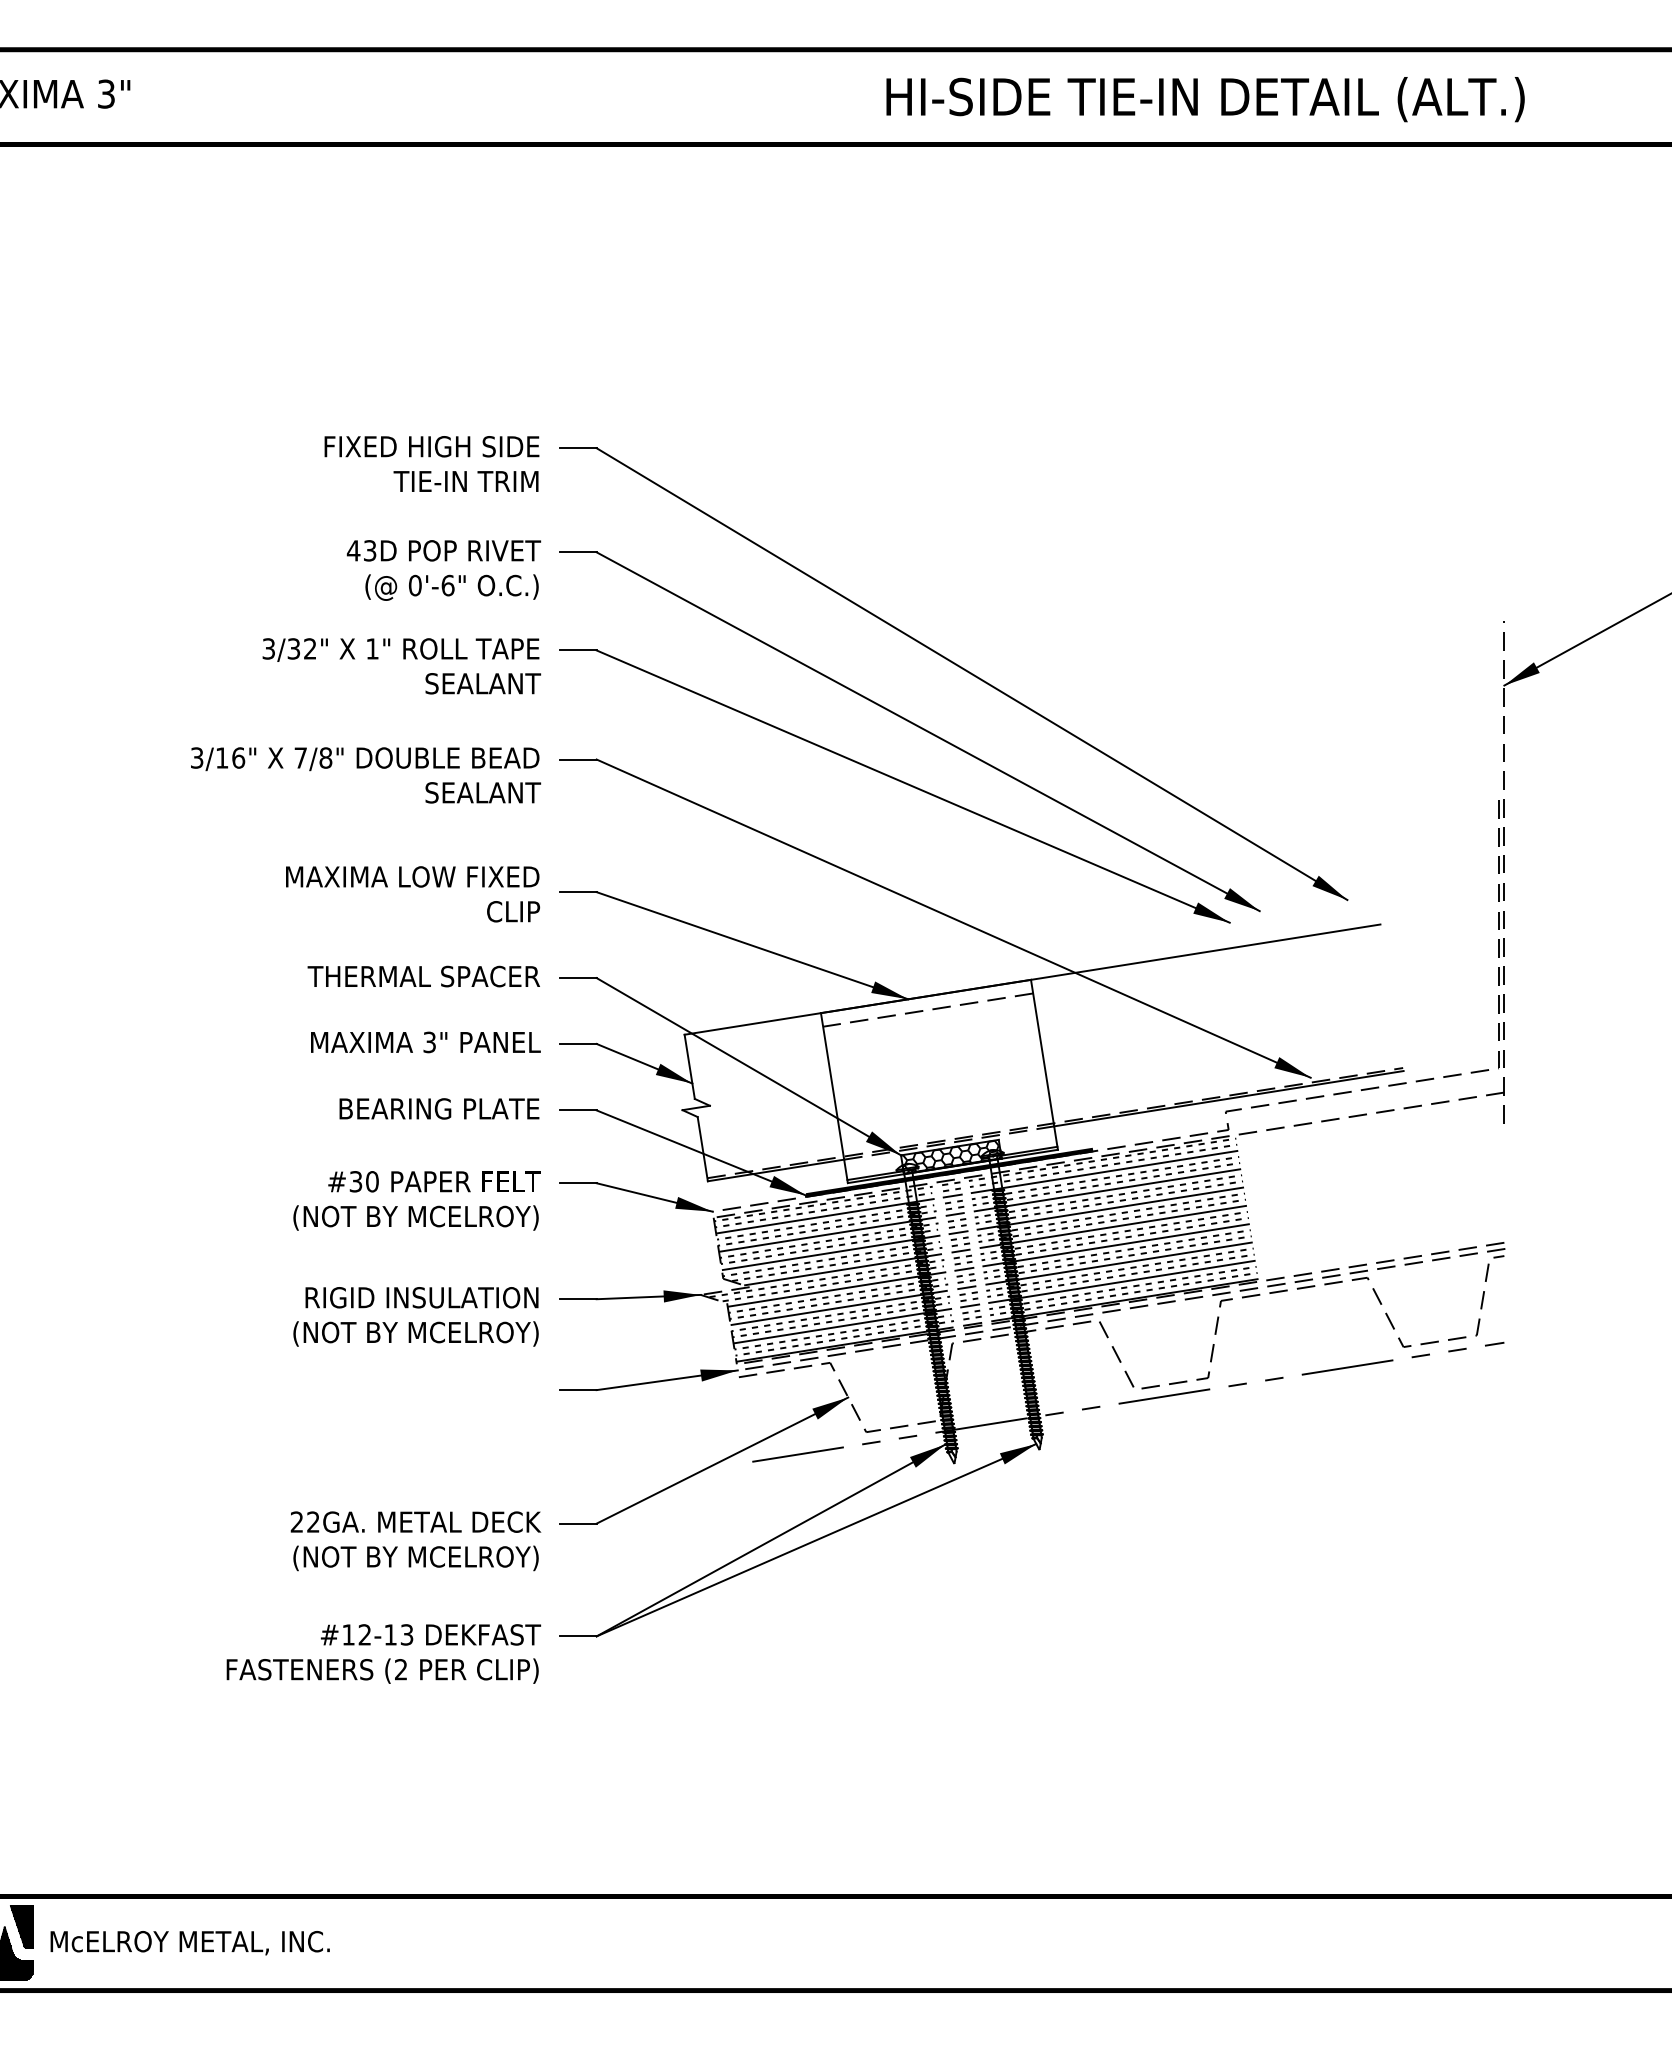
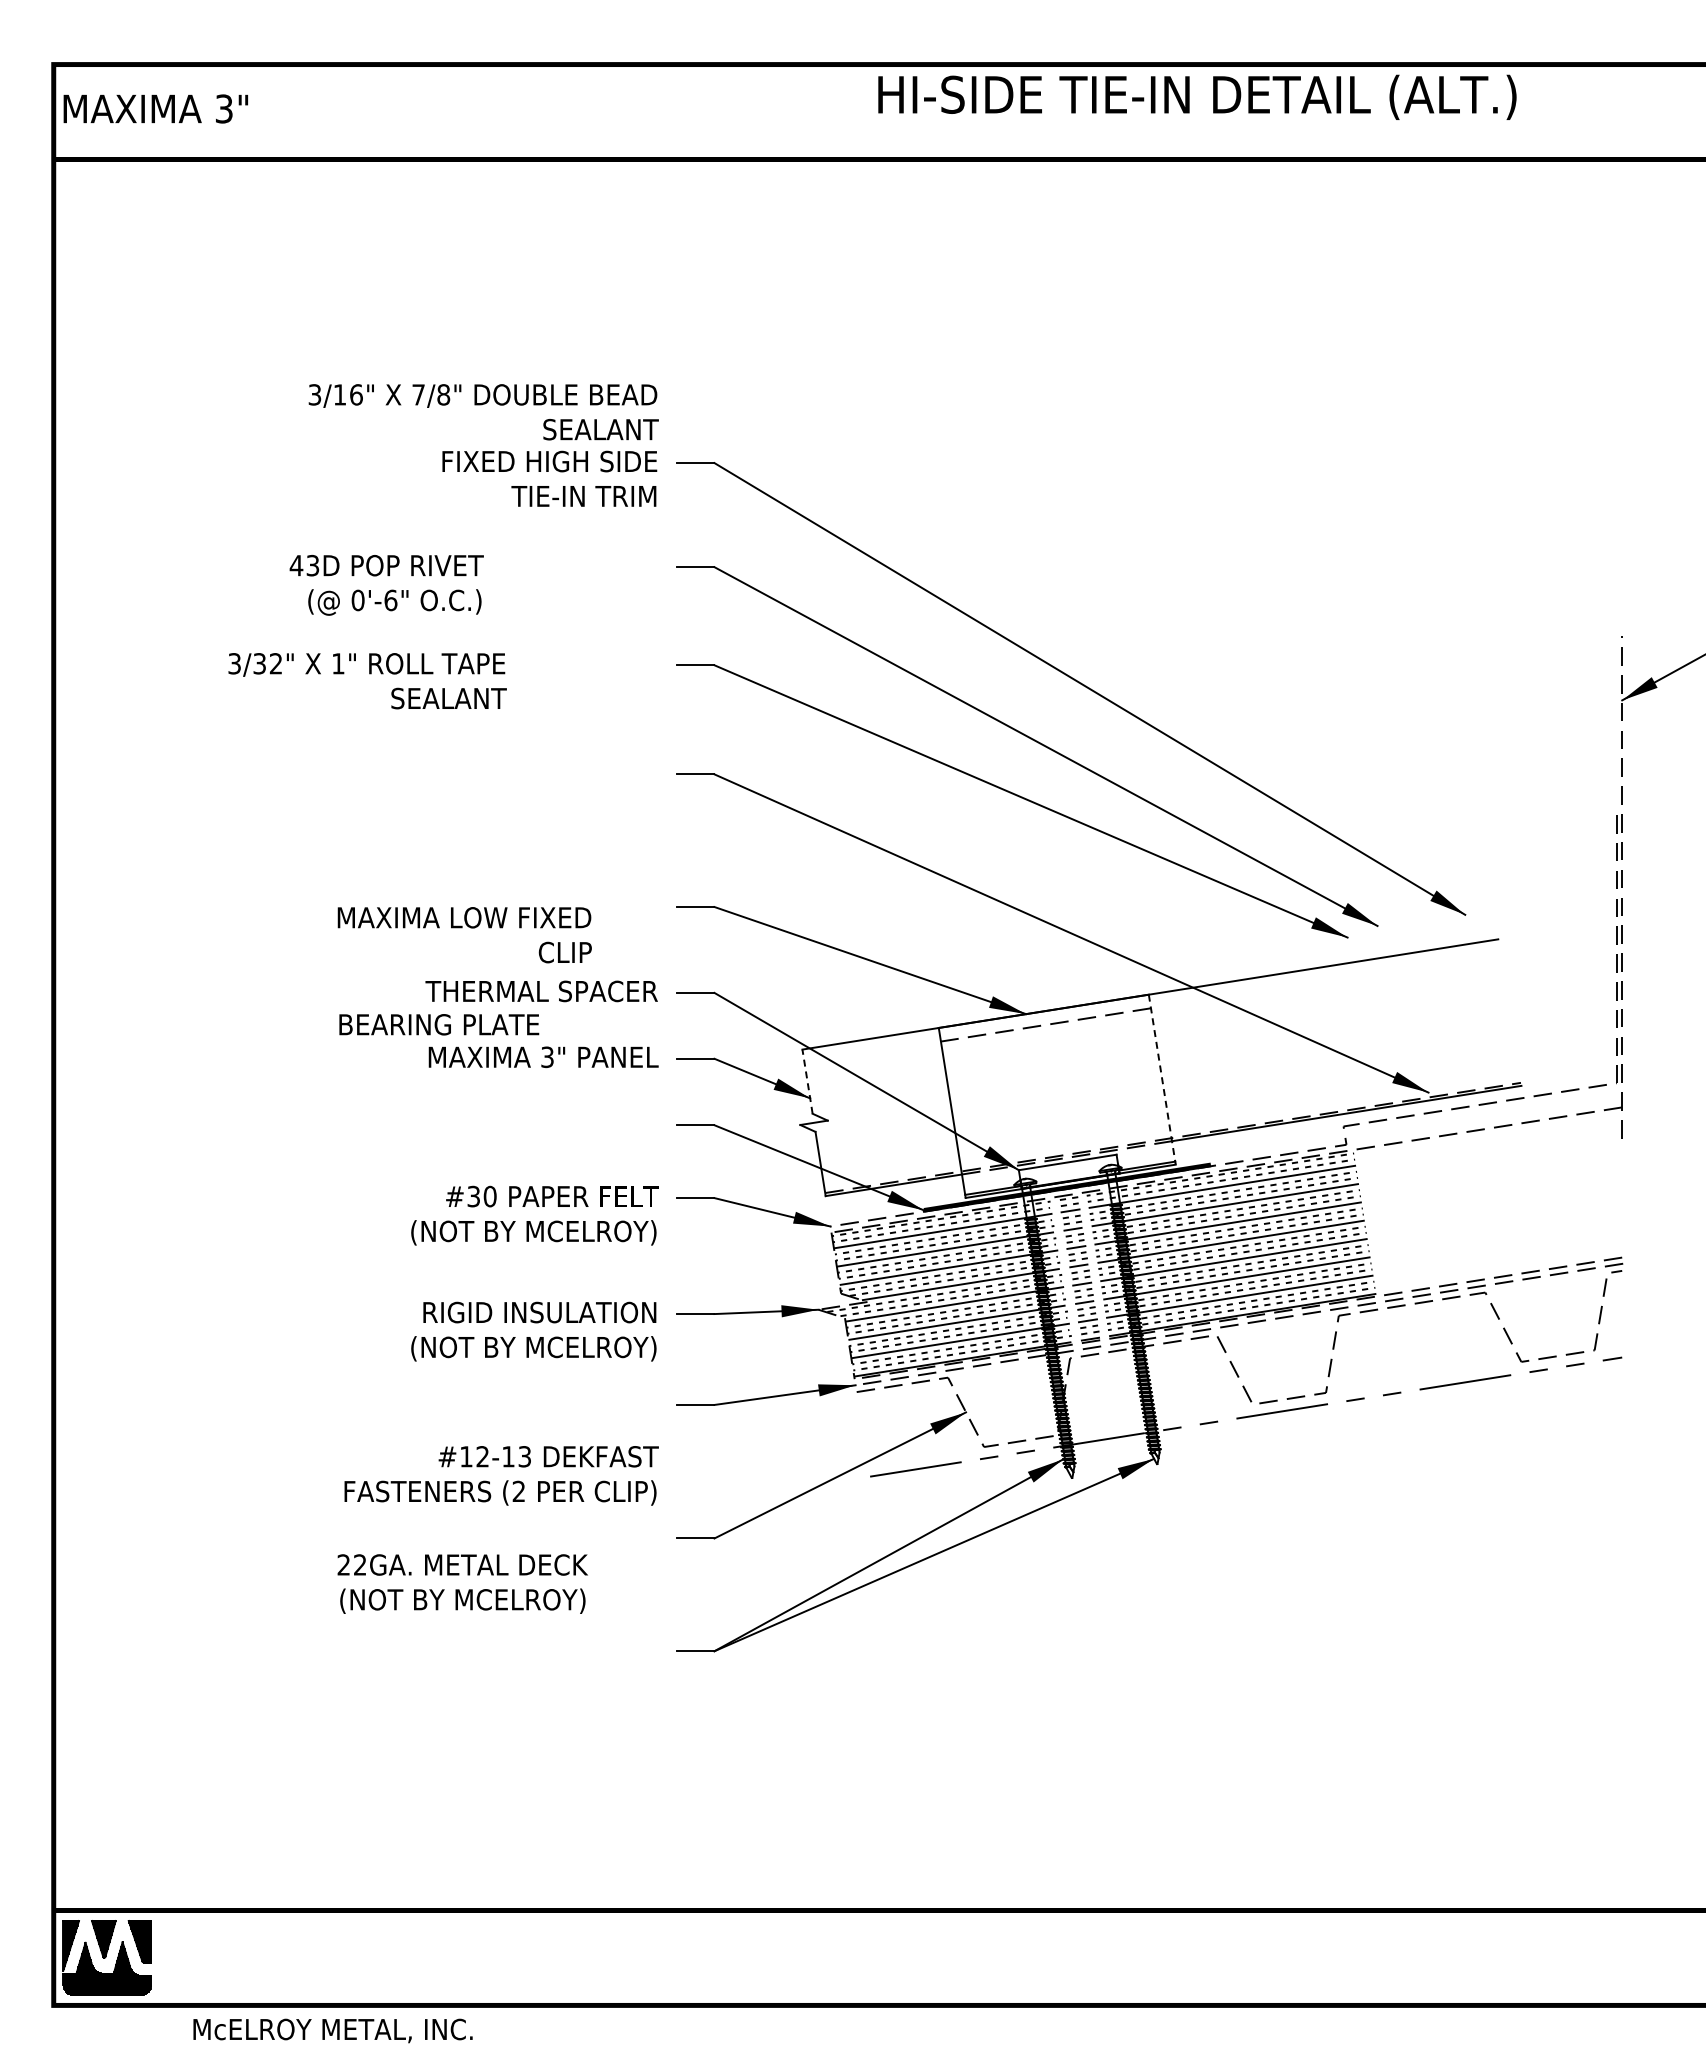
text: (1205, 98) -> (1197, 96), moved
text: (443, 570) -> (386, 585), moved
text: (401, 666) -> (367, 681), moved
text: (365, 775) -> (483, 412), moved
text: (412, 894) -> (464, 935), moved
line: (1044, 1065) -> (1162, 1080), solid -> dashed
line: (689, 1066) -> (807, 1081), solid -> dashed
text: (439, 1108) -> (439, 1024), moved
hatch: (950, 1156) -> (1068, 1171), removed
text: (415, 1540) -> (462, 1583), moved
text: (383, 1653) -> (501, 1475), moved
text: (189, 1942) -> (332, 2030), moved

